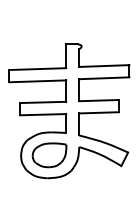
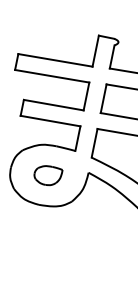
part: (49, 155) -> (47, 175), size x0.6

